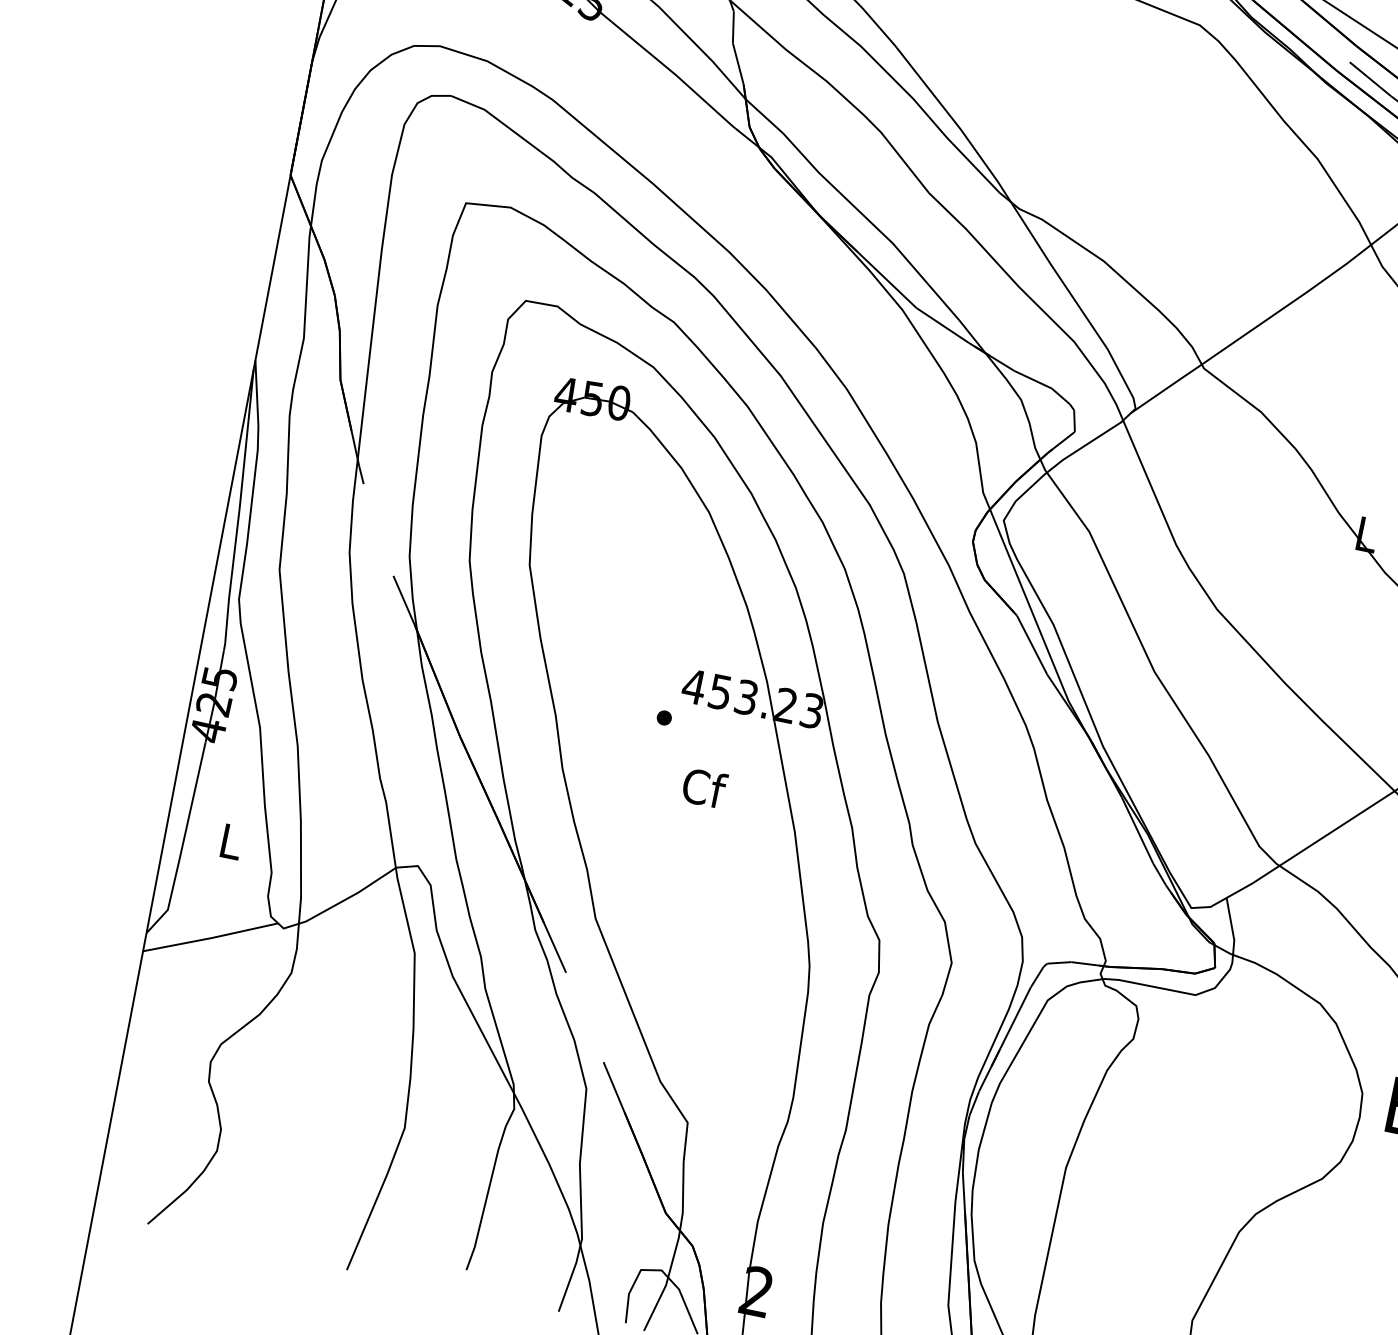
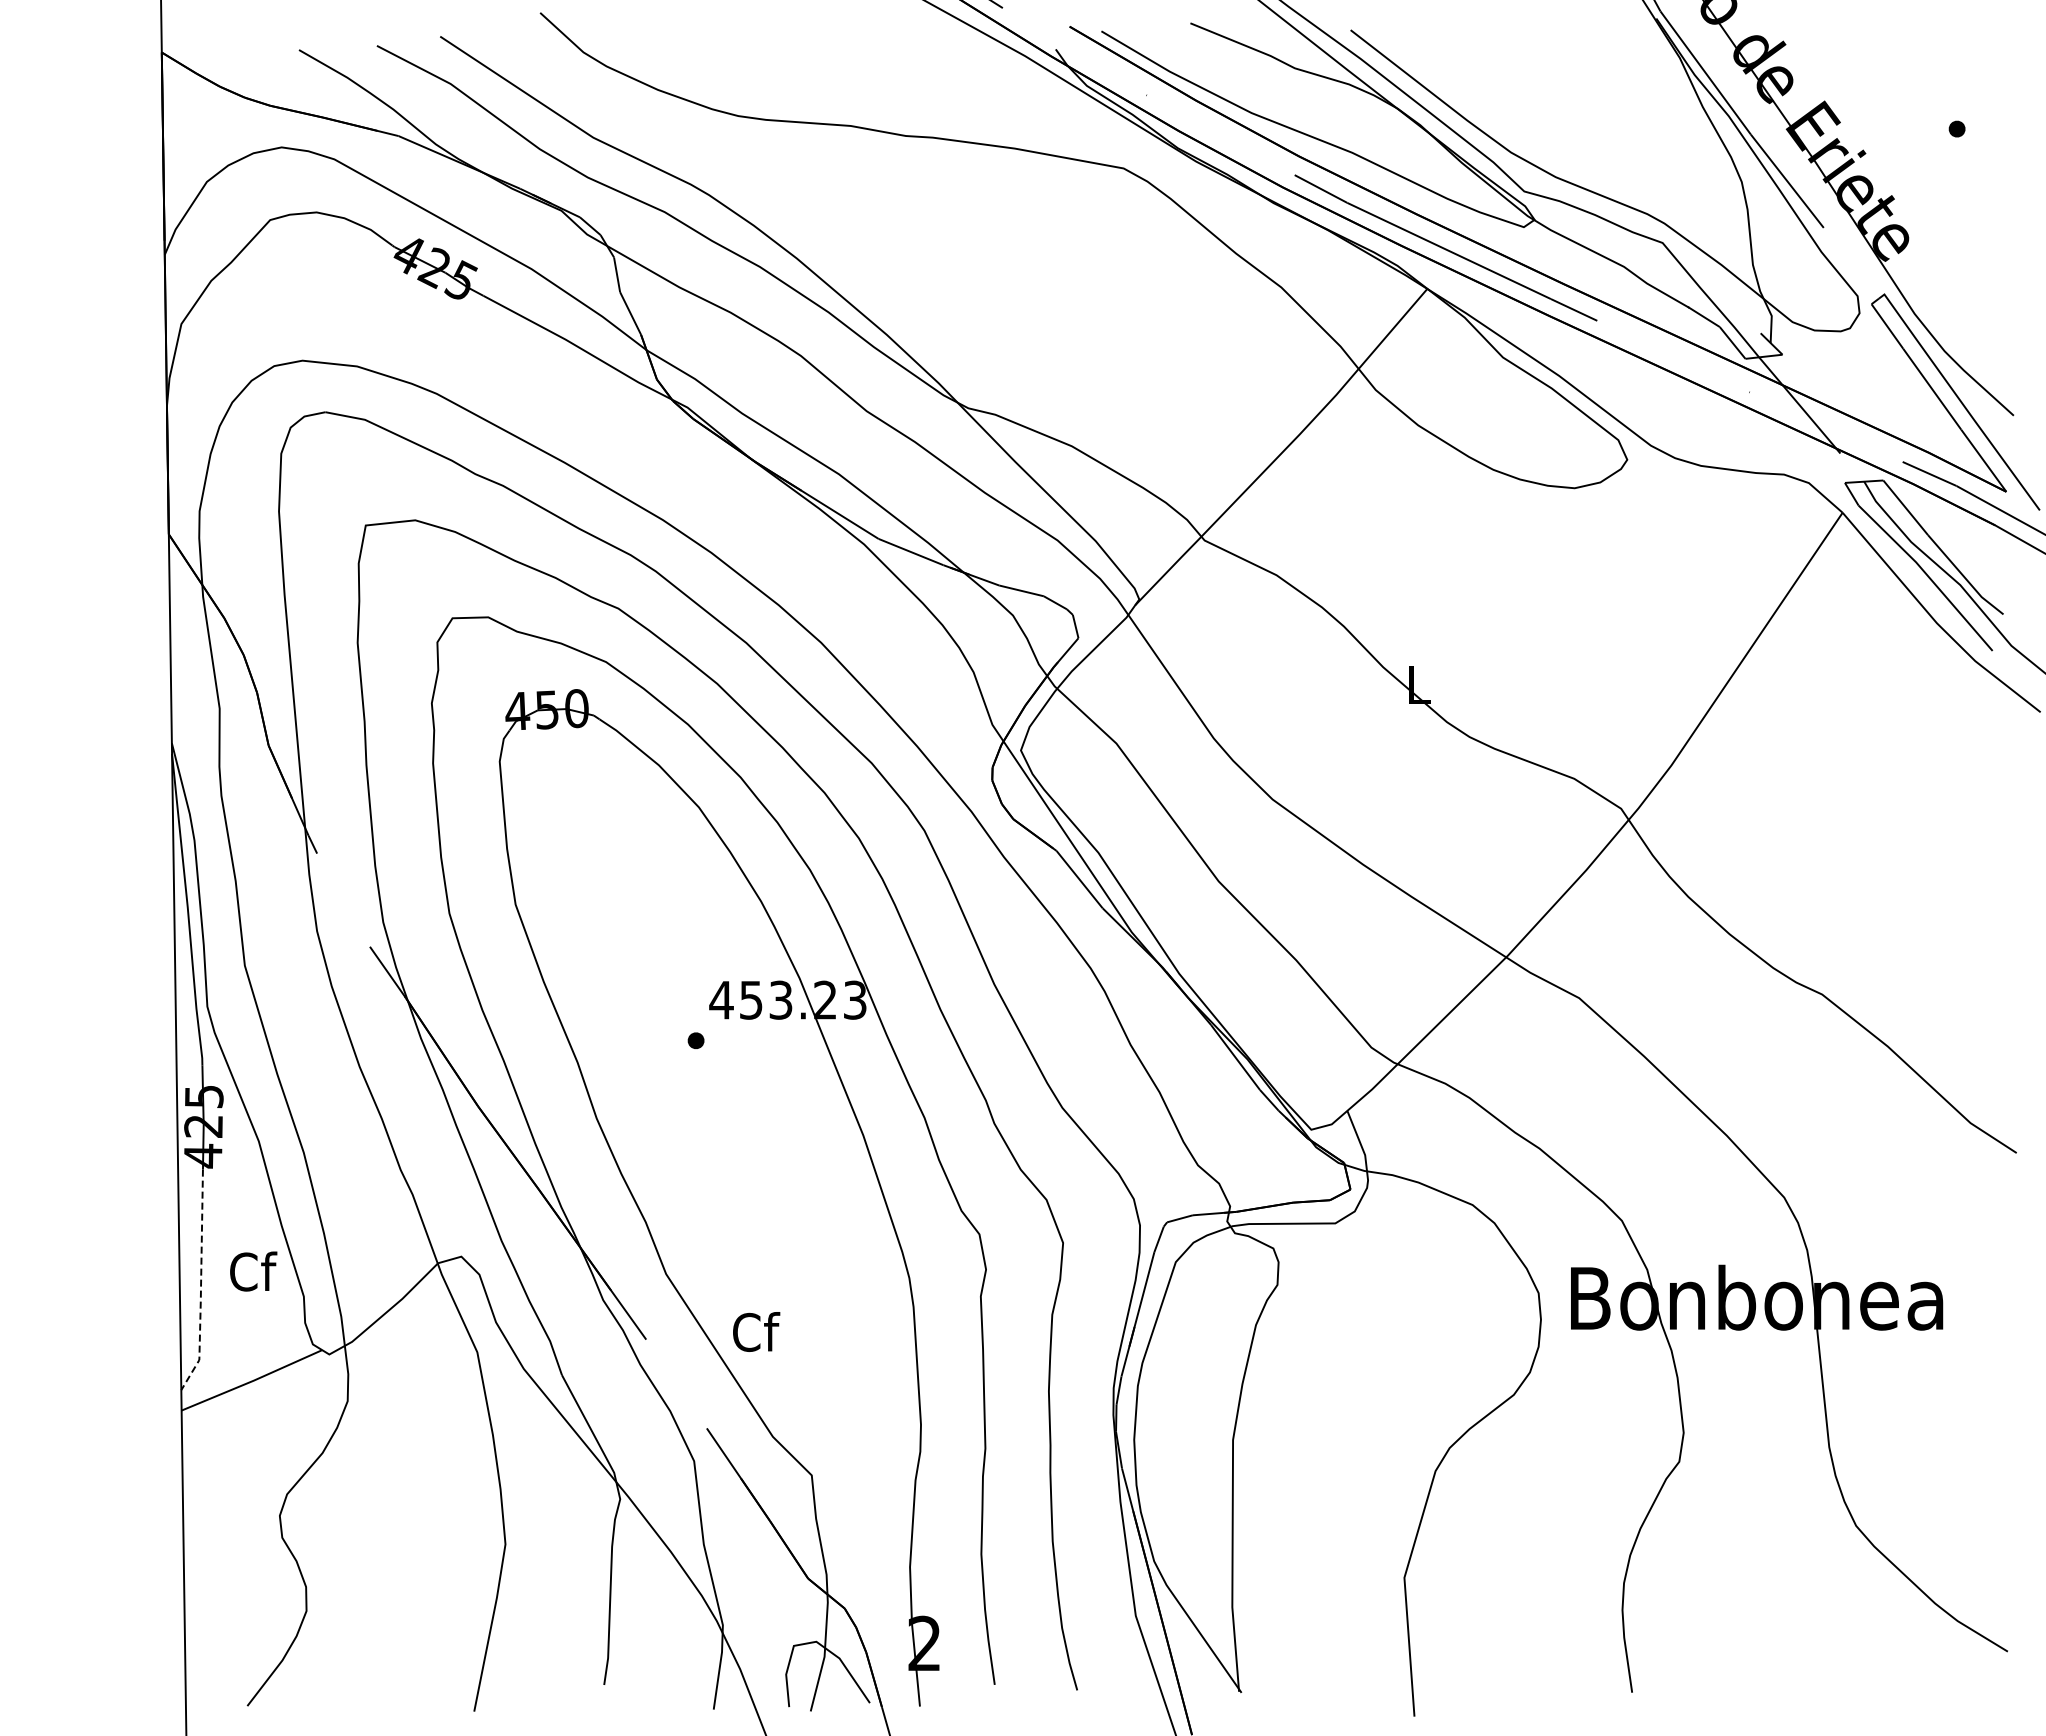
text: (704, 787) -> (756, 1331), moved
text: (231, 841) -> (253, 1271), L -> Cf
line: (183, 843) -> (201, 1284), solid -> dashed

